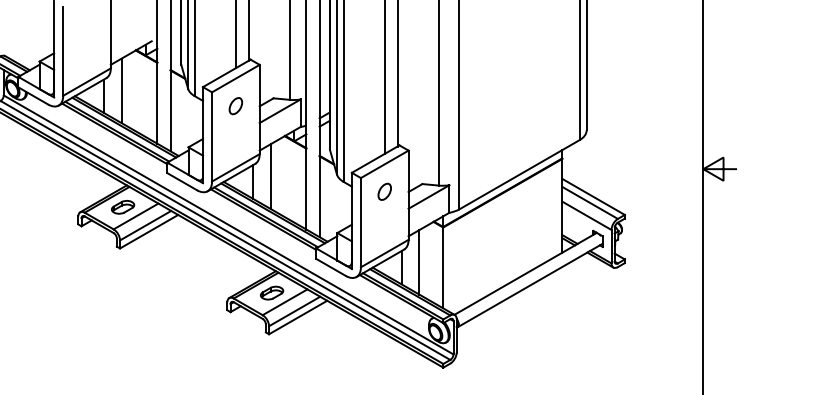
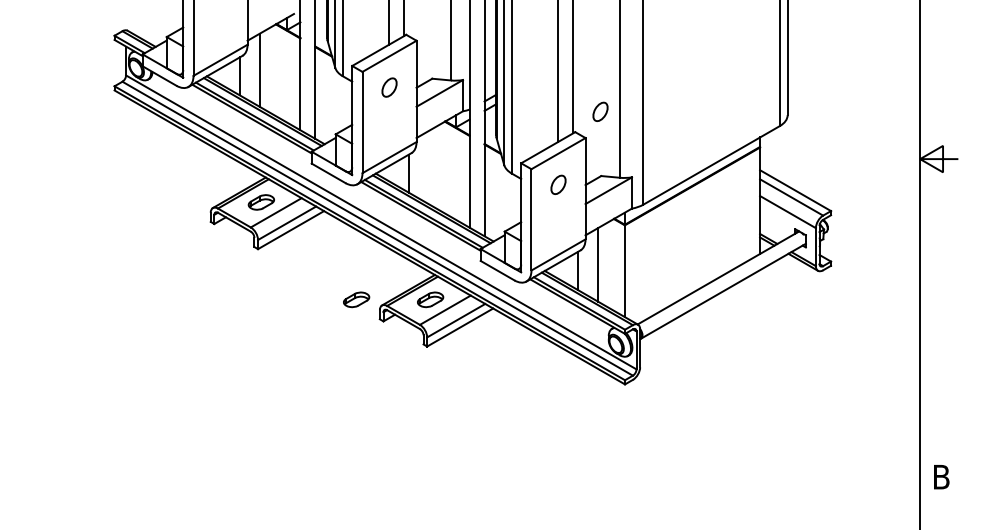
part: (421, 127) -> (600, 111), added
line: (270, 176) -> (428, 167), removed
part: (206, 292) -> (356, 299), added

